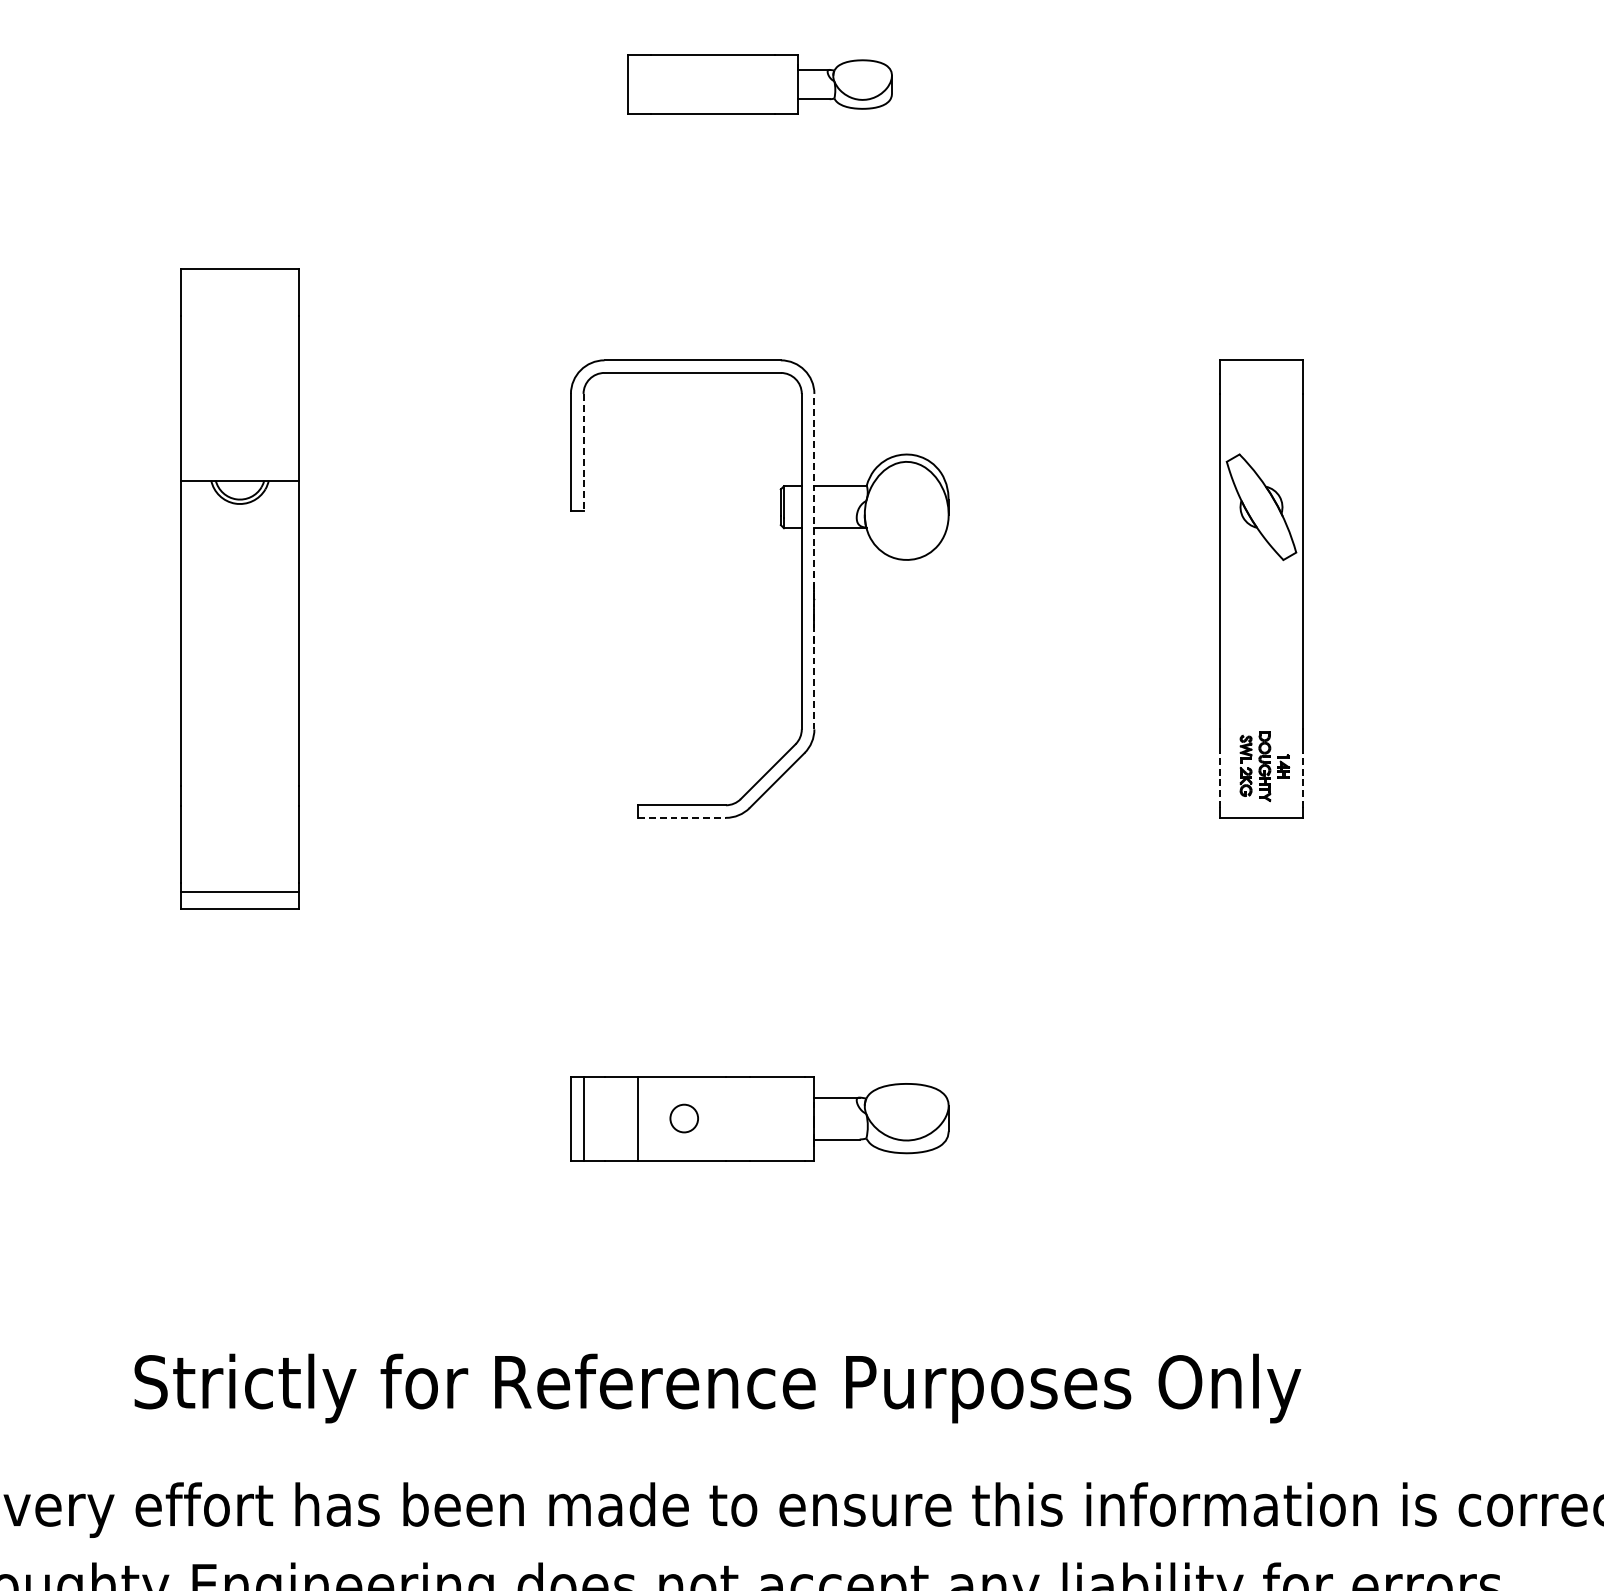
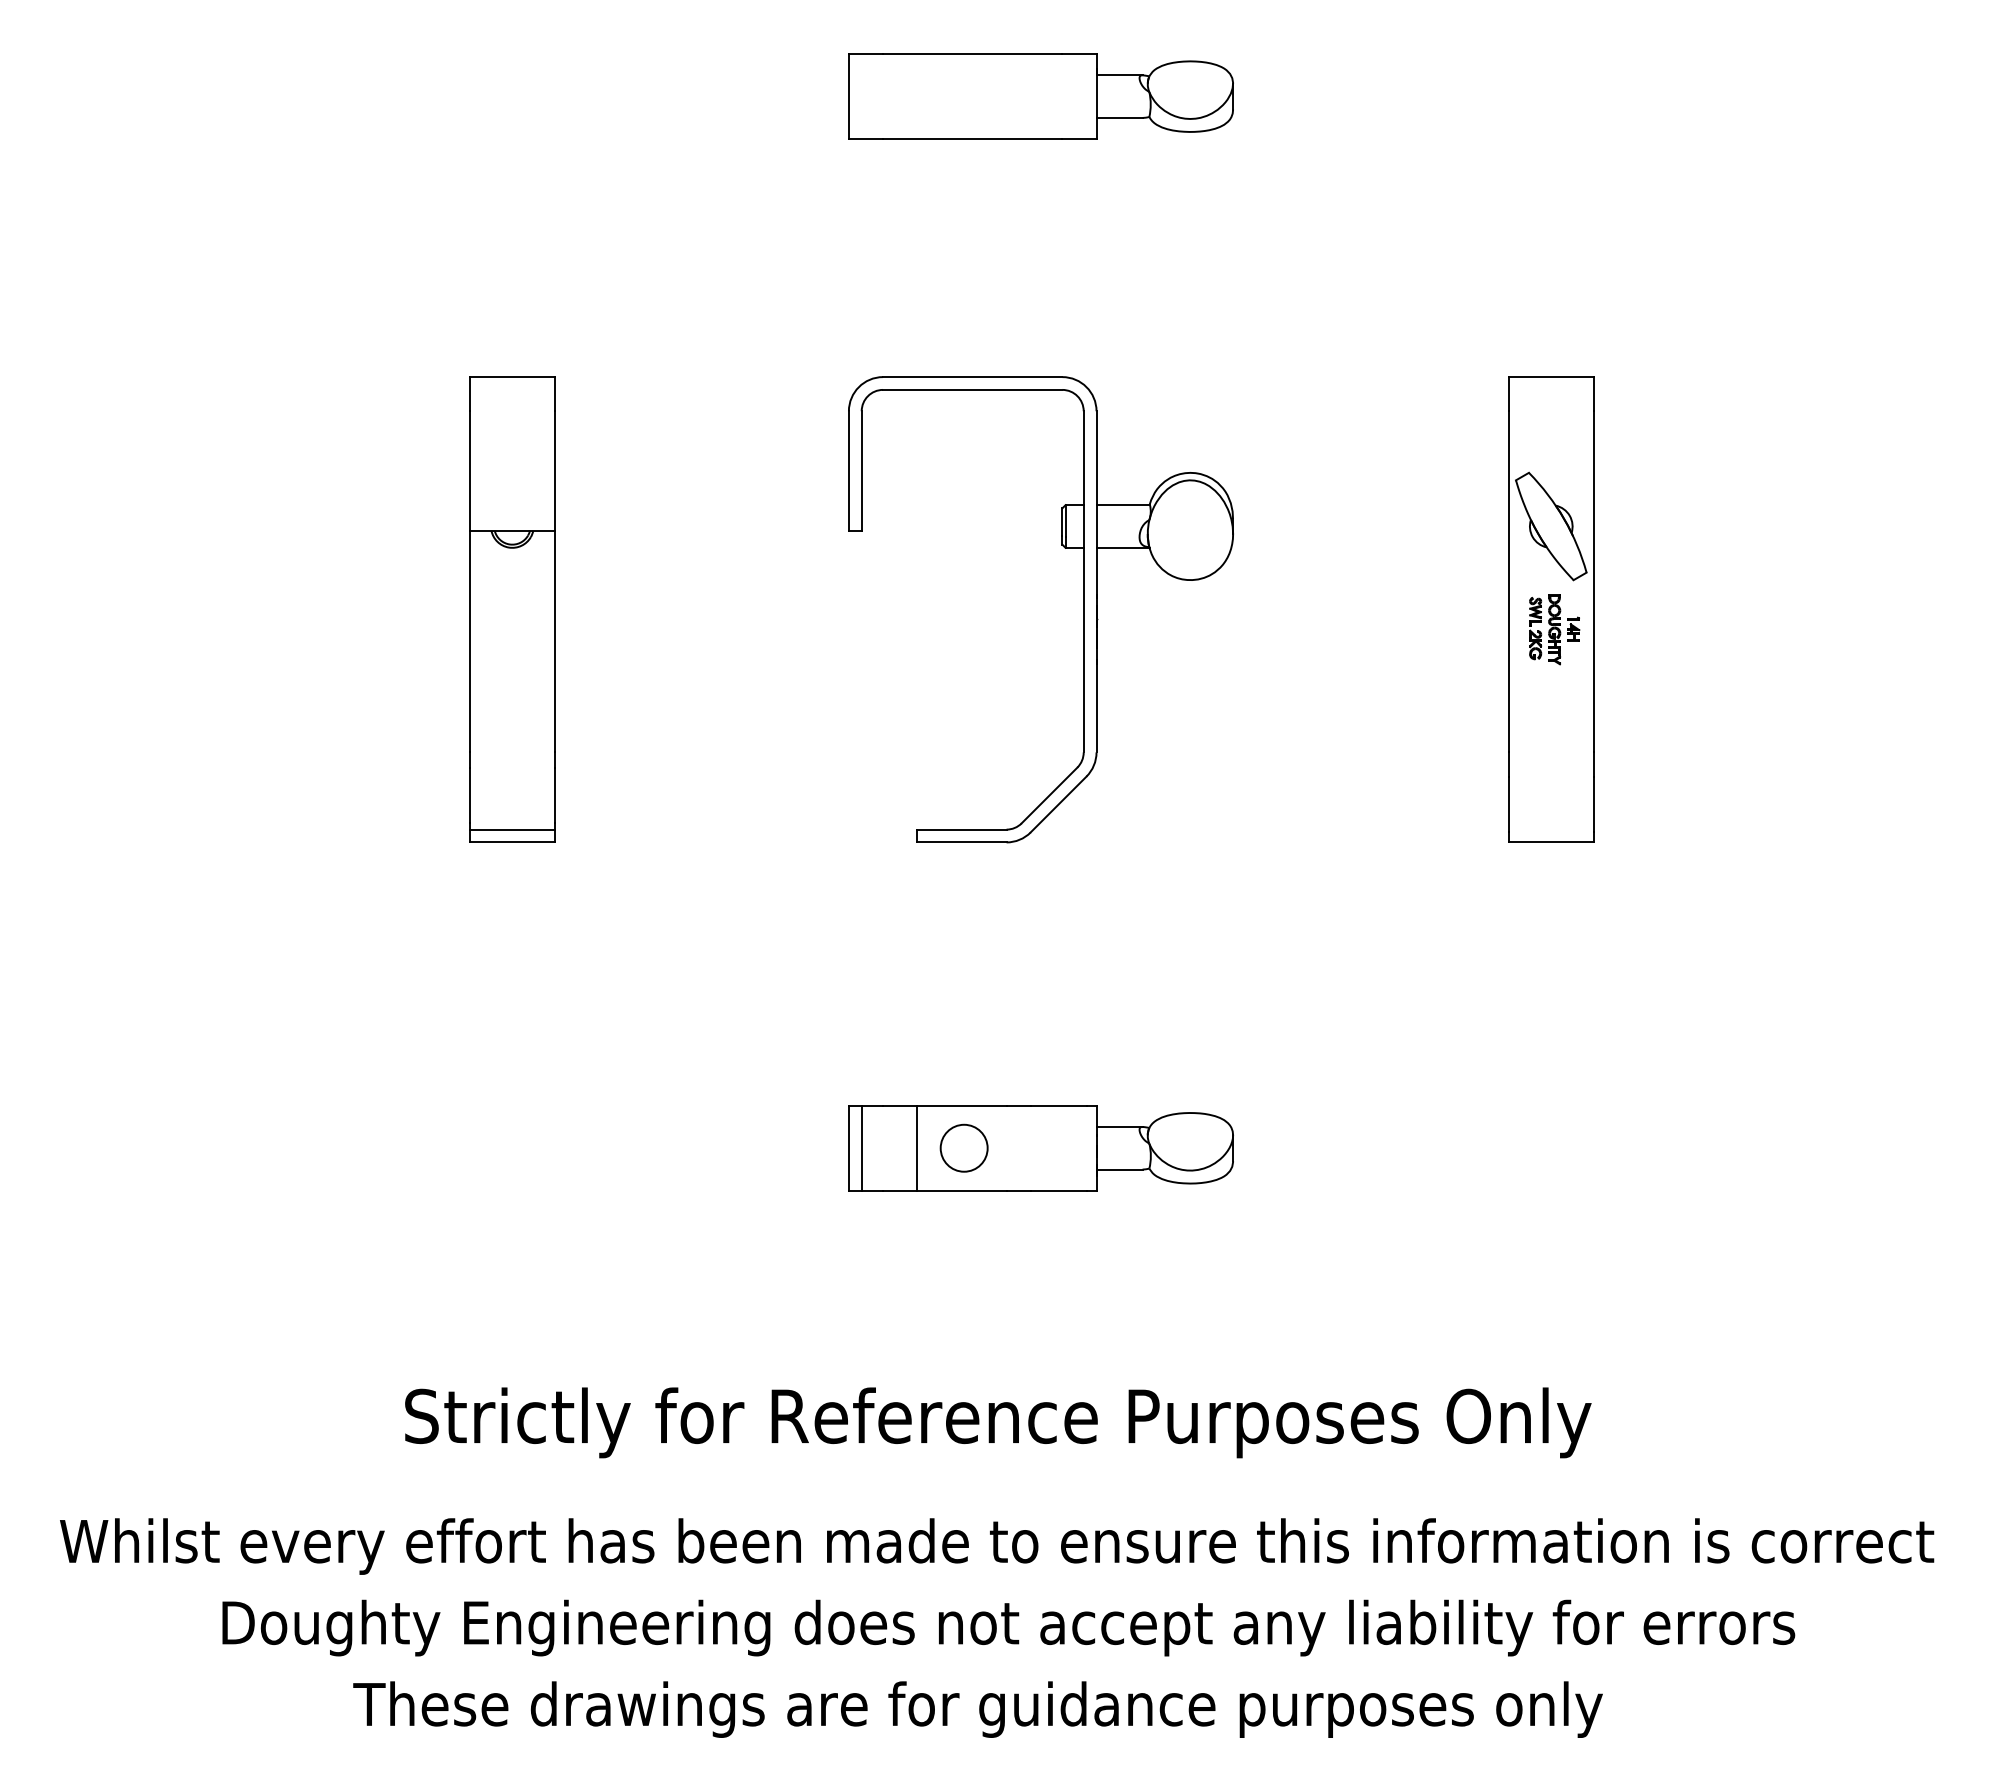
part: (759, 84) -> (1040, 96), size x1.43
line: (583, 453) -> (861, 471), dashed -> solid
line: (814, 561) -> (1096, 581), dashed -> solid
part: (240, 588) -> (512, 609), size x0.71
part: (1264, 766) -> (1554, 629), moved
line: (1219, 780) -> (1508, 804), dashed -> solid
line: (1303, 780) -> (1593, 804), dashed -> solid
line: (681, 817) -> (961, 842), dashed -> solid
circle: (683, 1117) -> (963, 1147), size x1.67

